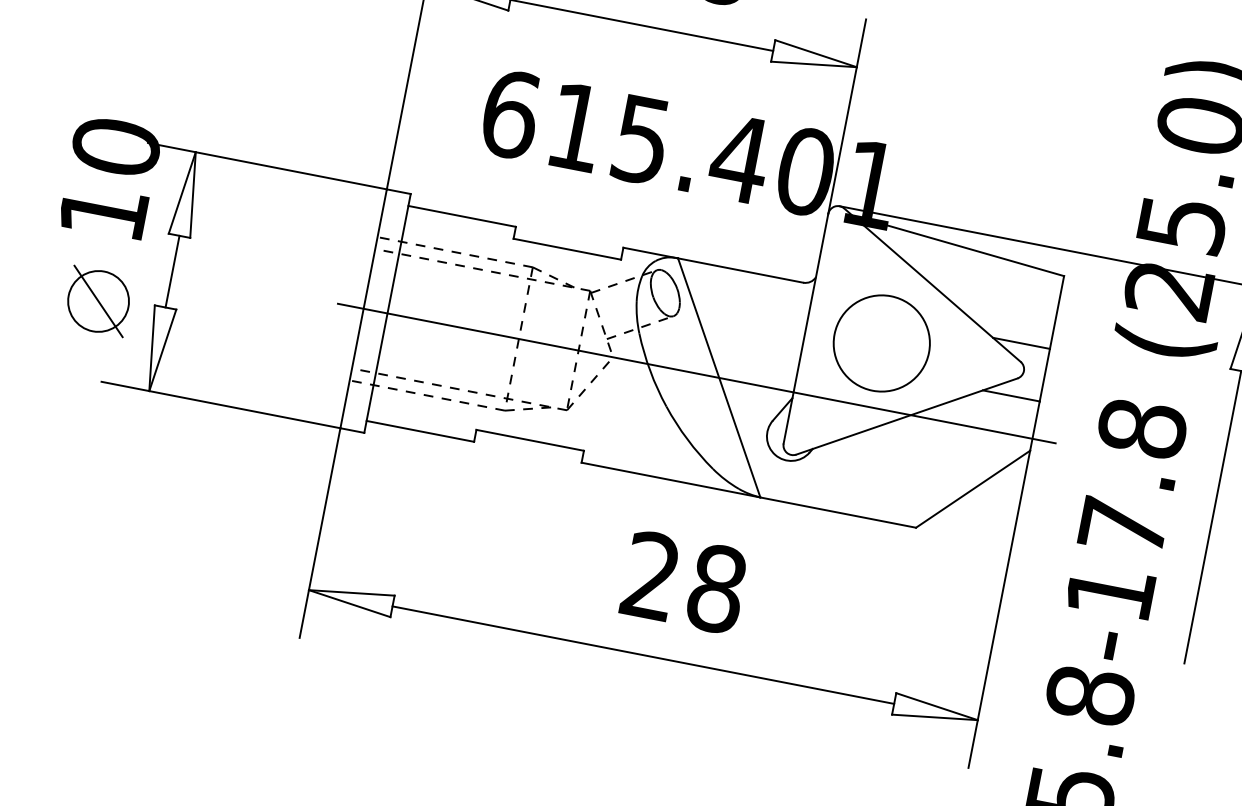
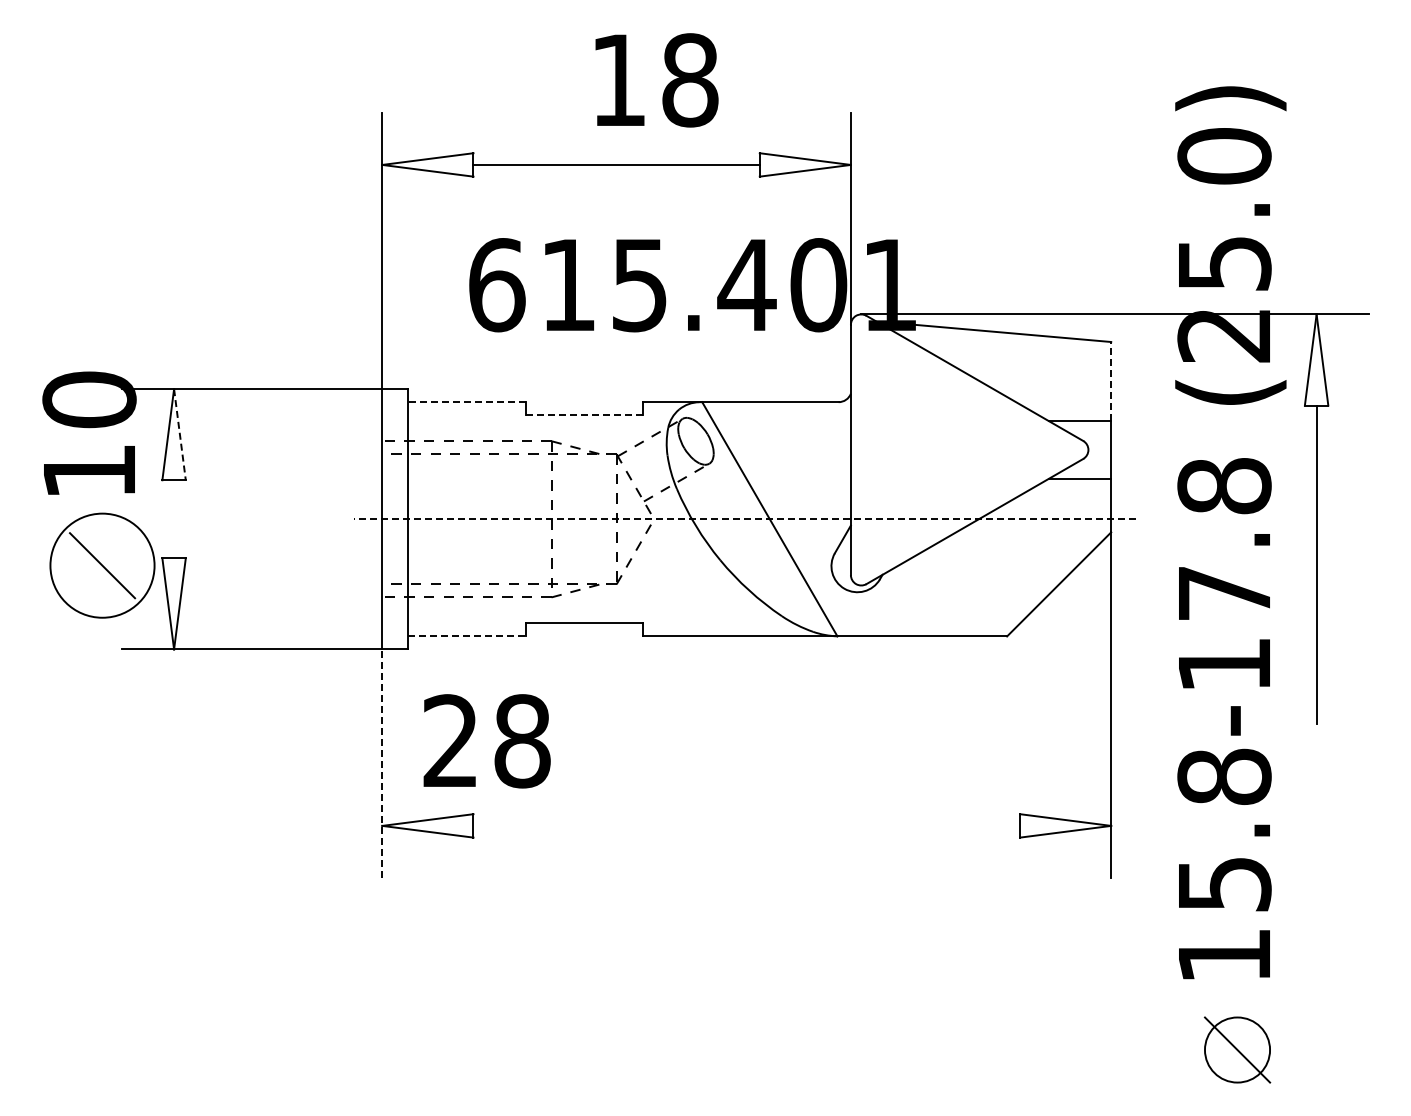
line: (192, 194) -> (179, 434), solid -> dashed
line: (461, 216) -> (466, 402), solid -> dashed
line: (567, 249) -> (584, 415), solid -> dashed
line: (172, 271) -> (174, 519), removed
circle: (98, 301) -> (102, 565), size x1.6
line: (1057, 312) -> (1111, 381), solid -> dashed
circle: (881, 343) -> (933, 449), removed
line: (695, 373) -> (744, 519), solid -> dashed
line: (419, 431) -> (466, 636), solid -> dashed
line: (320, 532) -> (382, 763), solid -> dashed
text: (683, 582) -> (486, 741), moved
line: (643, 654) -> (746, 825), removed

